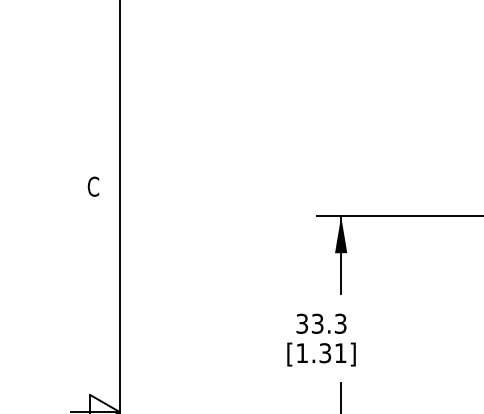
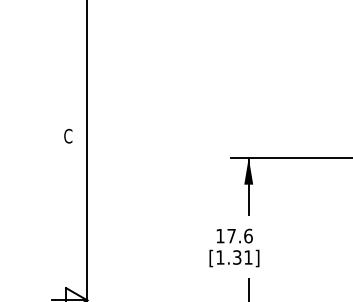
text: (321, 322) -> (234, 235), 33.3 -> 17.6

